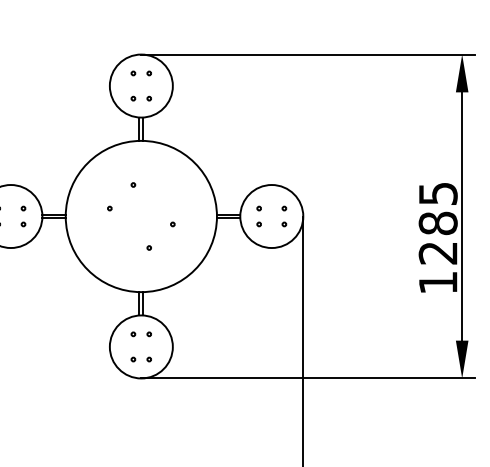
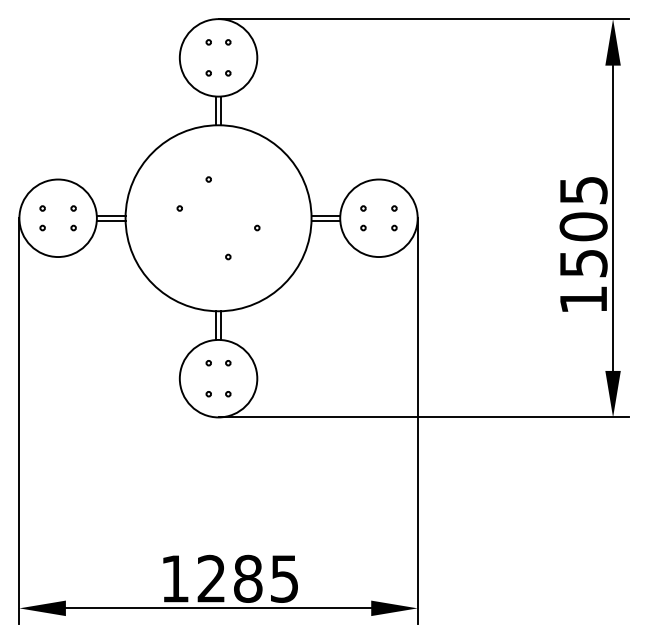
text: (438, 237) -> (583, 244), 1285 -> 1505

